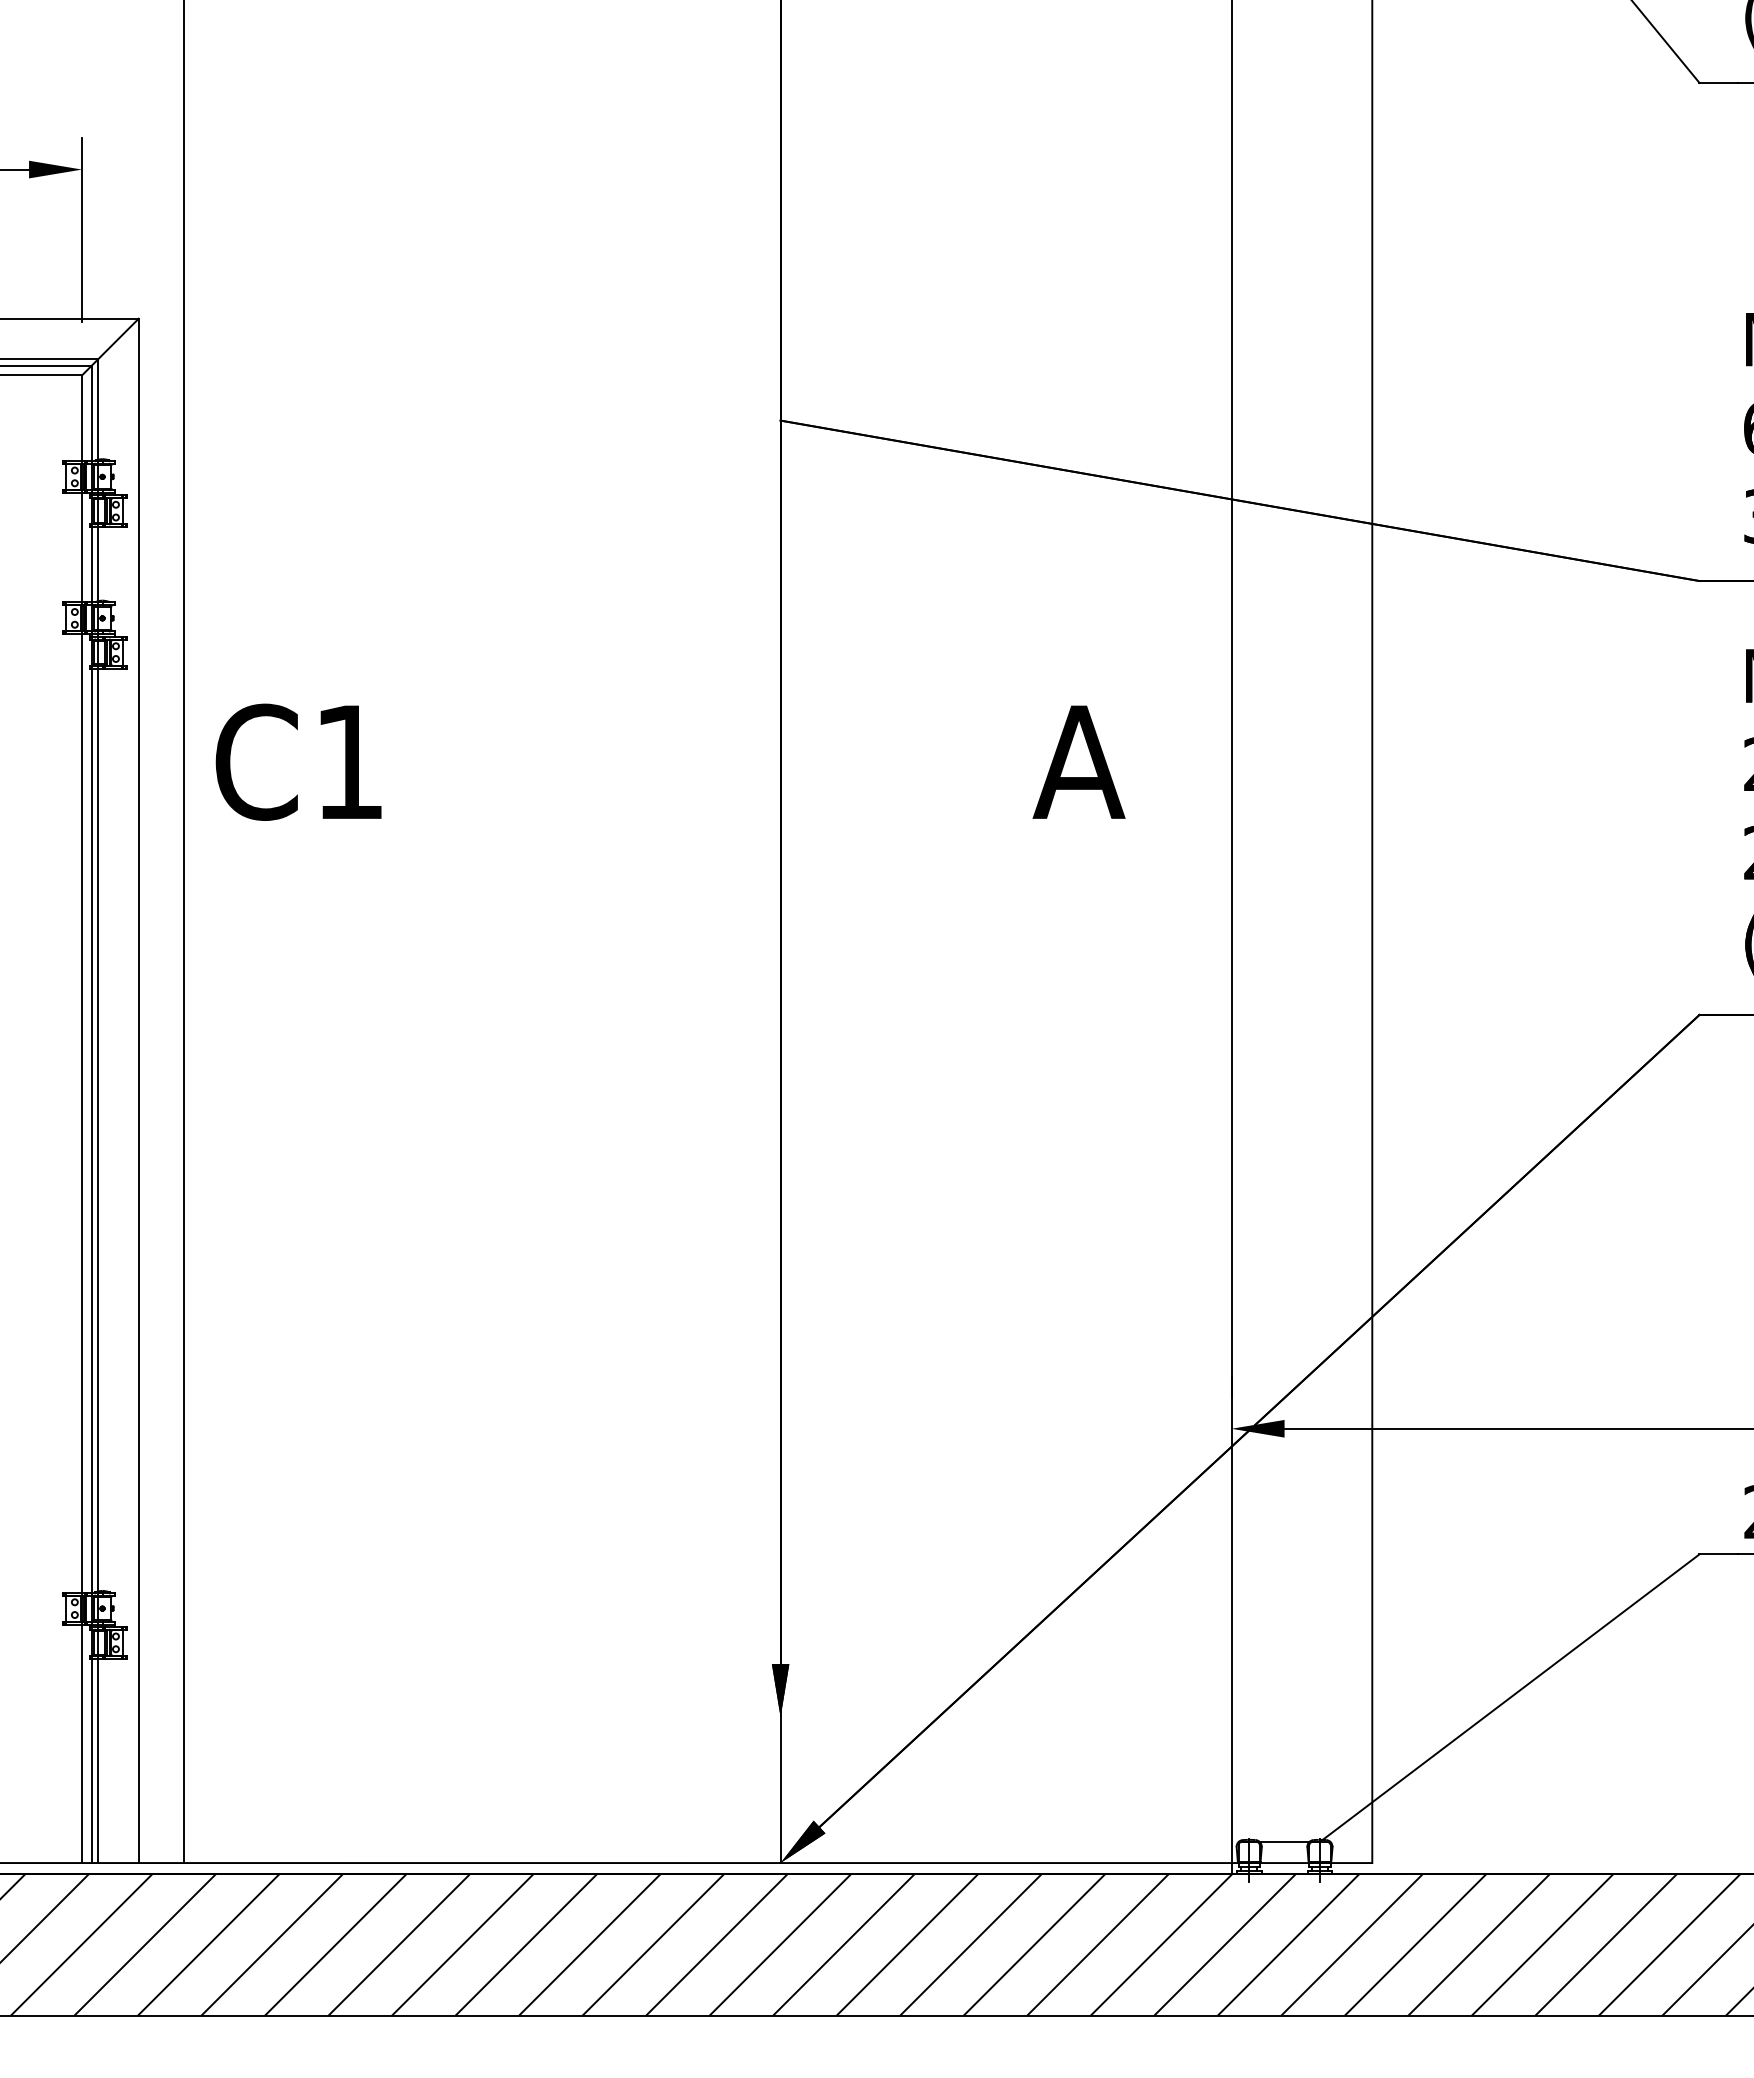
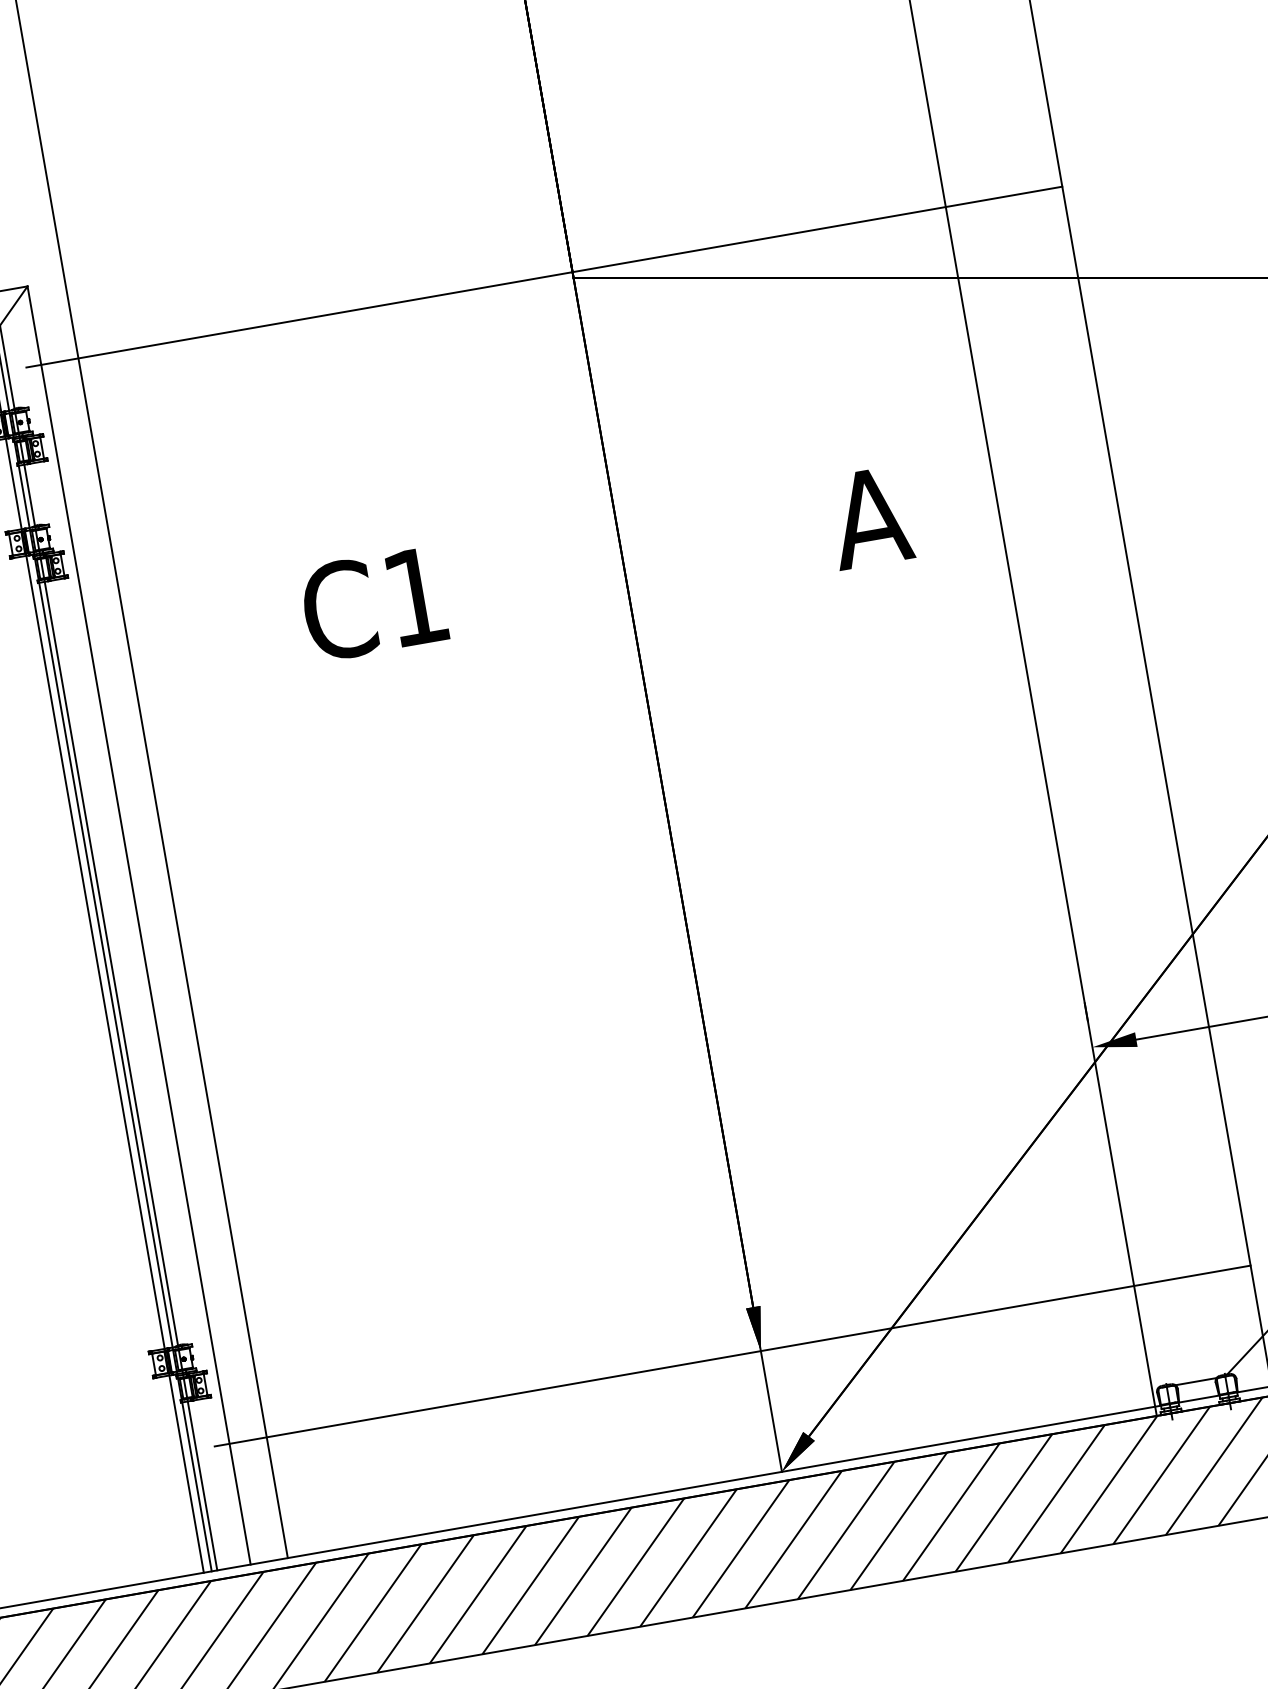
line: (746, 413) -> (544, 277), added
text: (298, 761) -> (373, 603), moved
line: (746, 1717) -> (732, 1356), added

